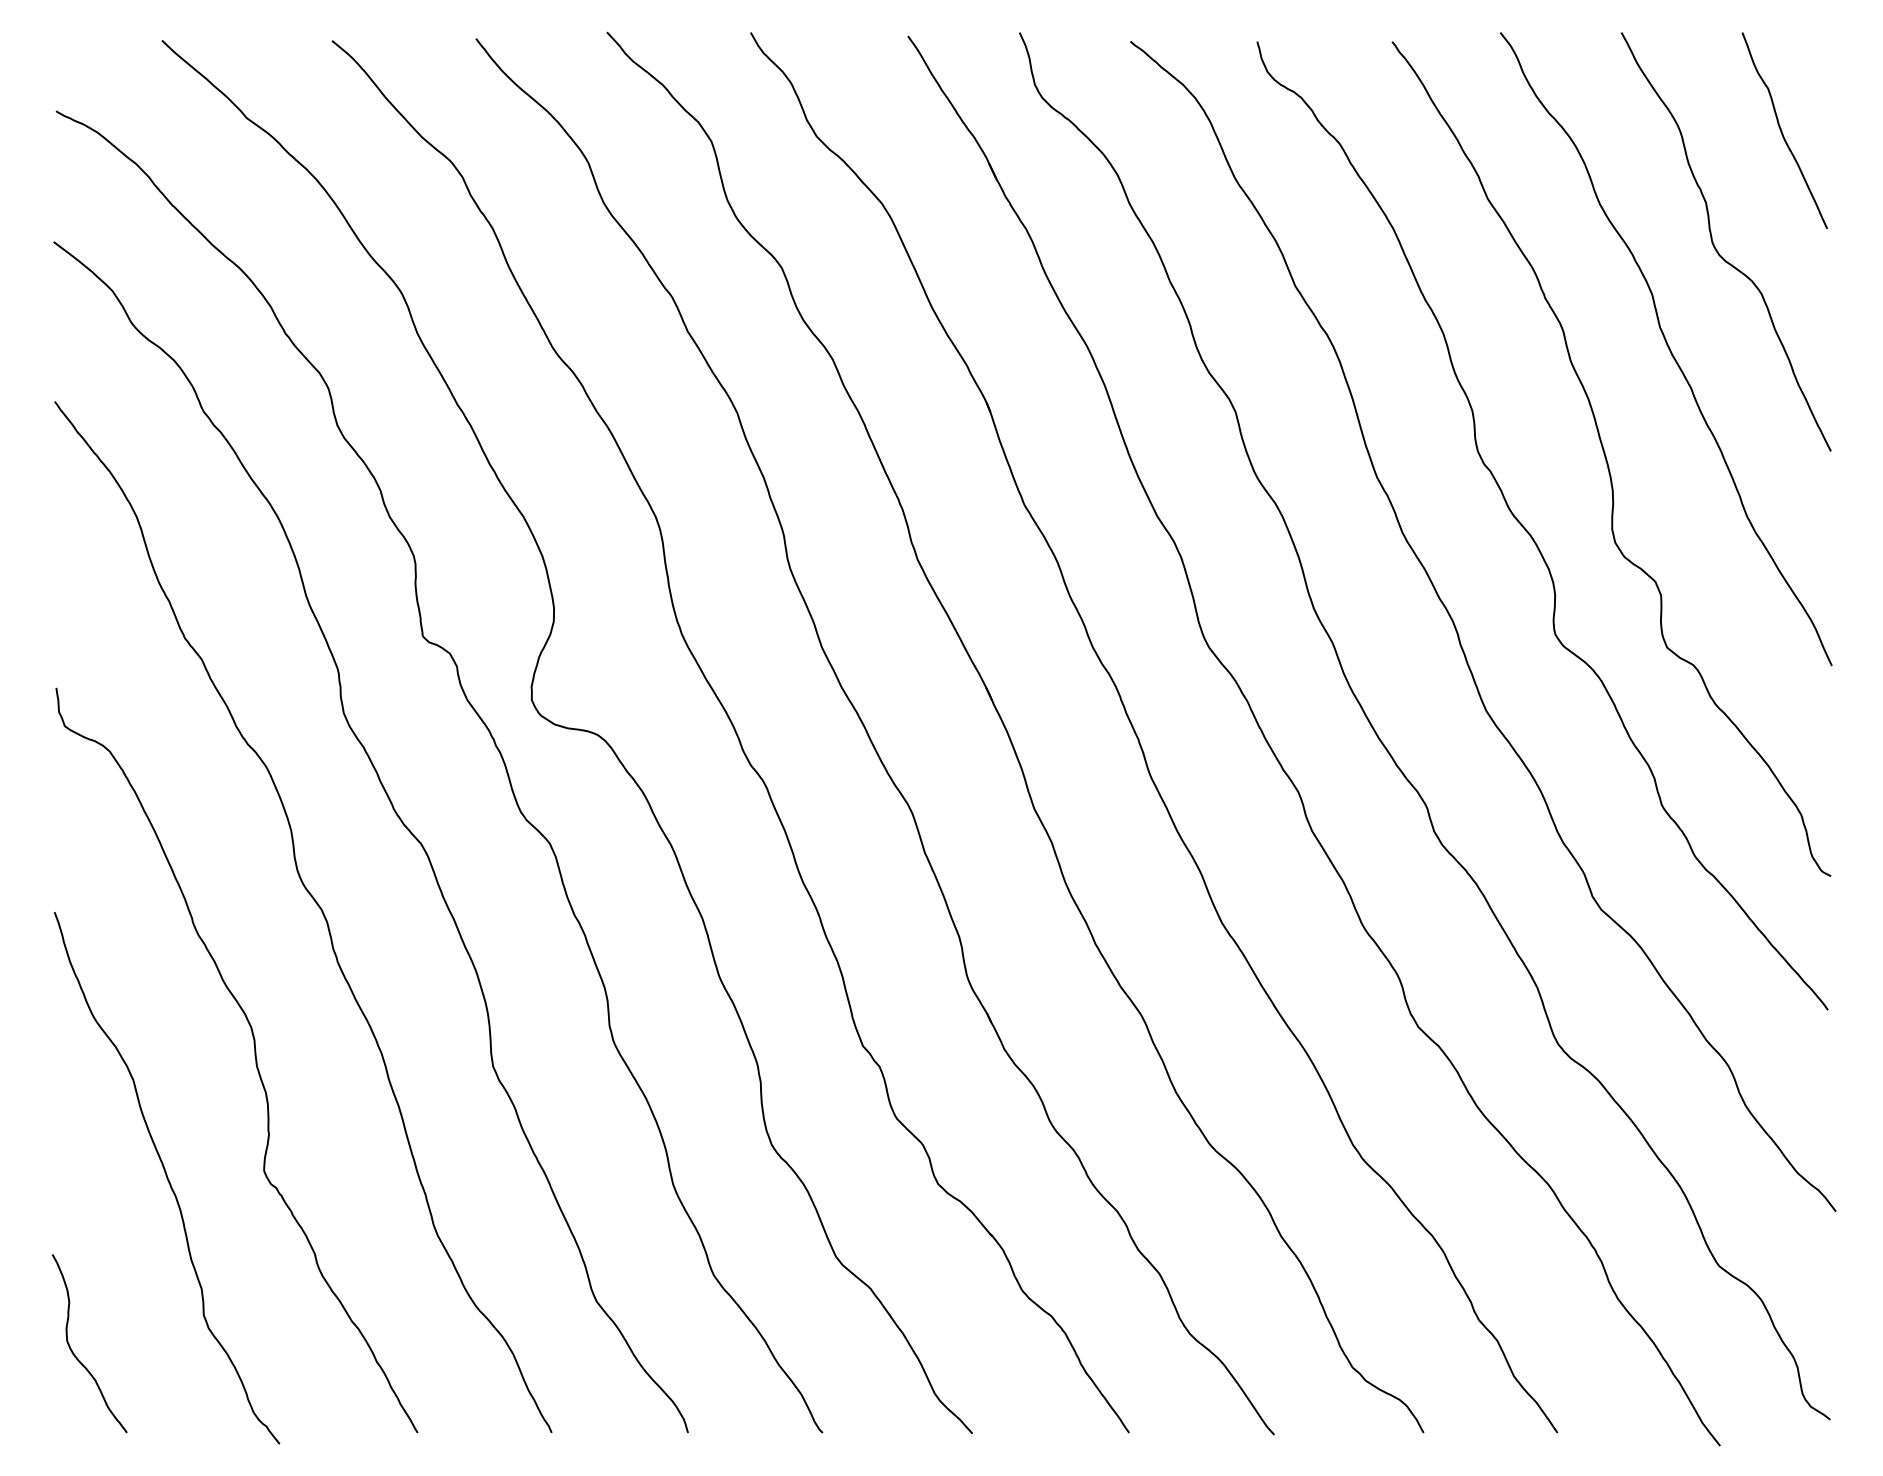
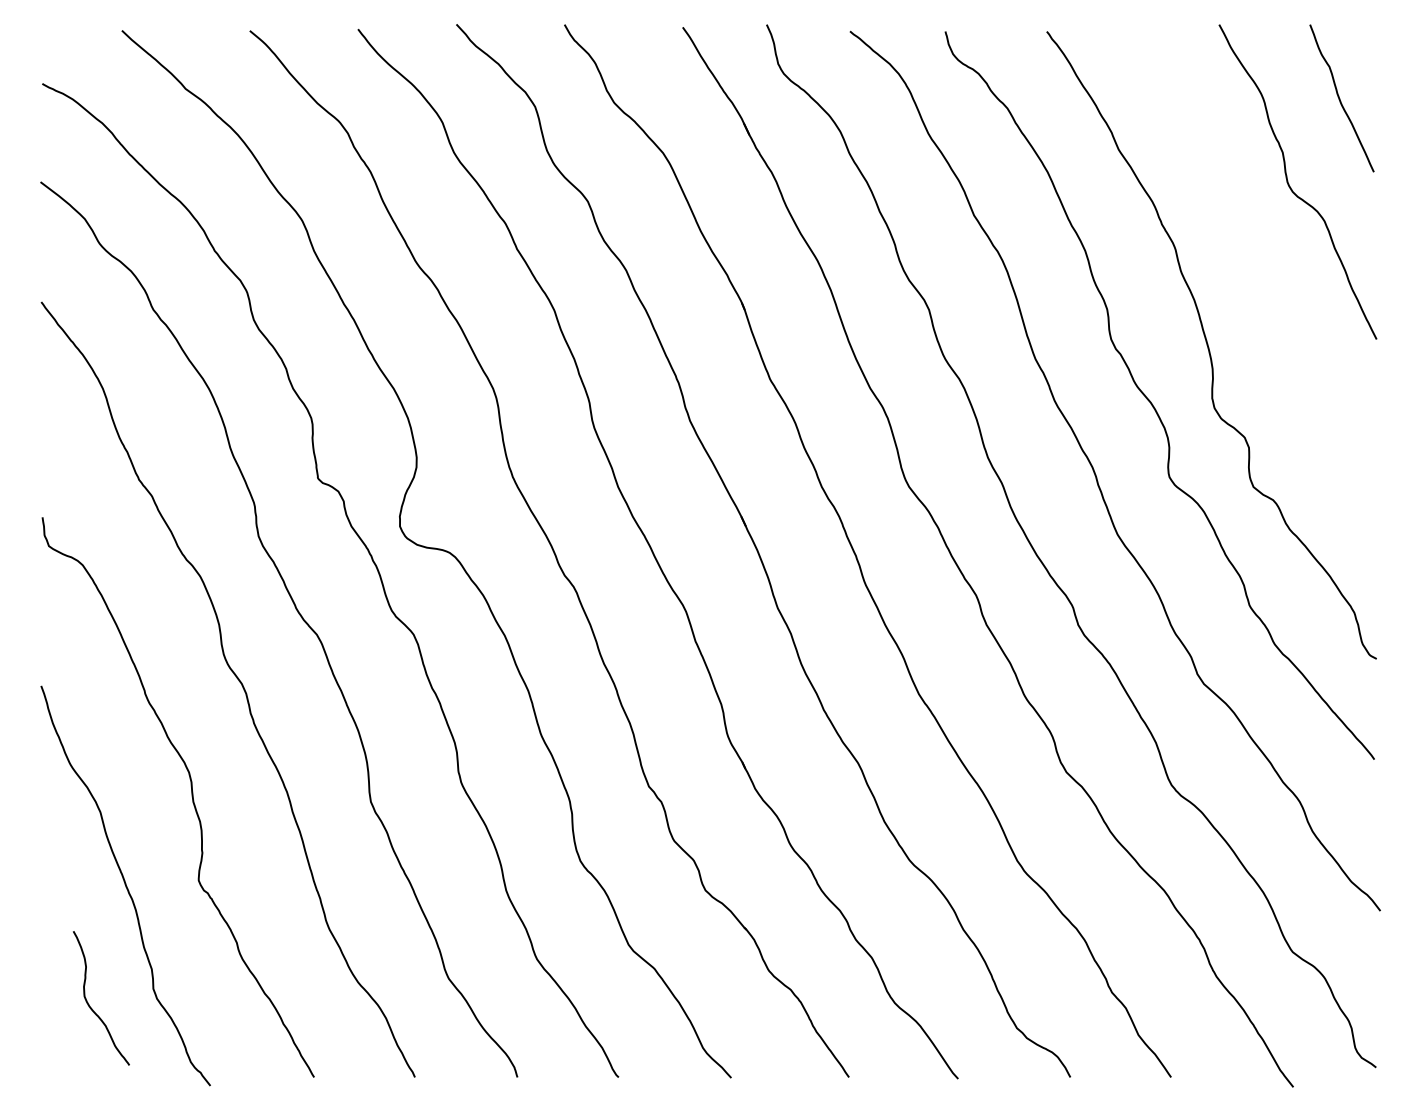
curve: (1667, 347) -> (1253, 261), removed
curve: (73, 1351) -> (89, 1004), moved

